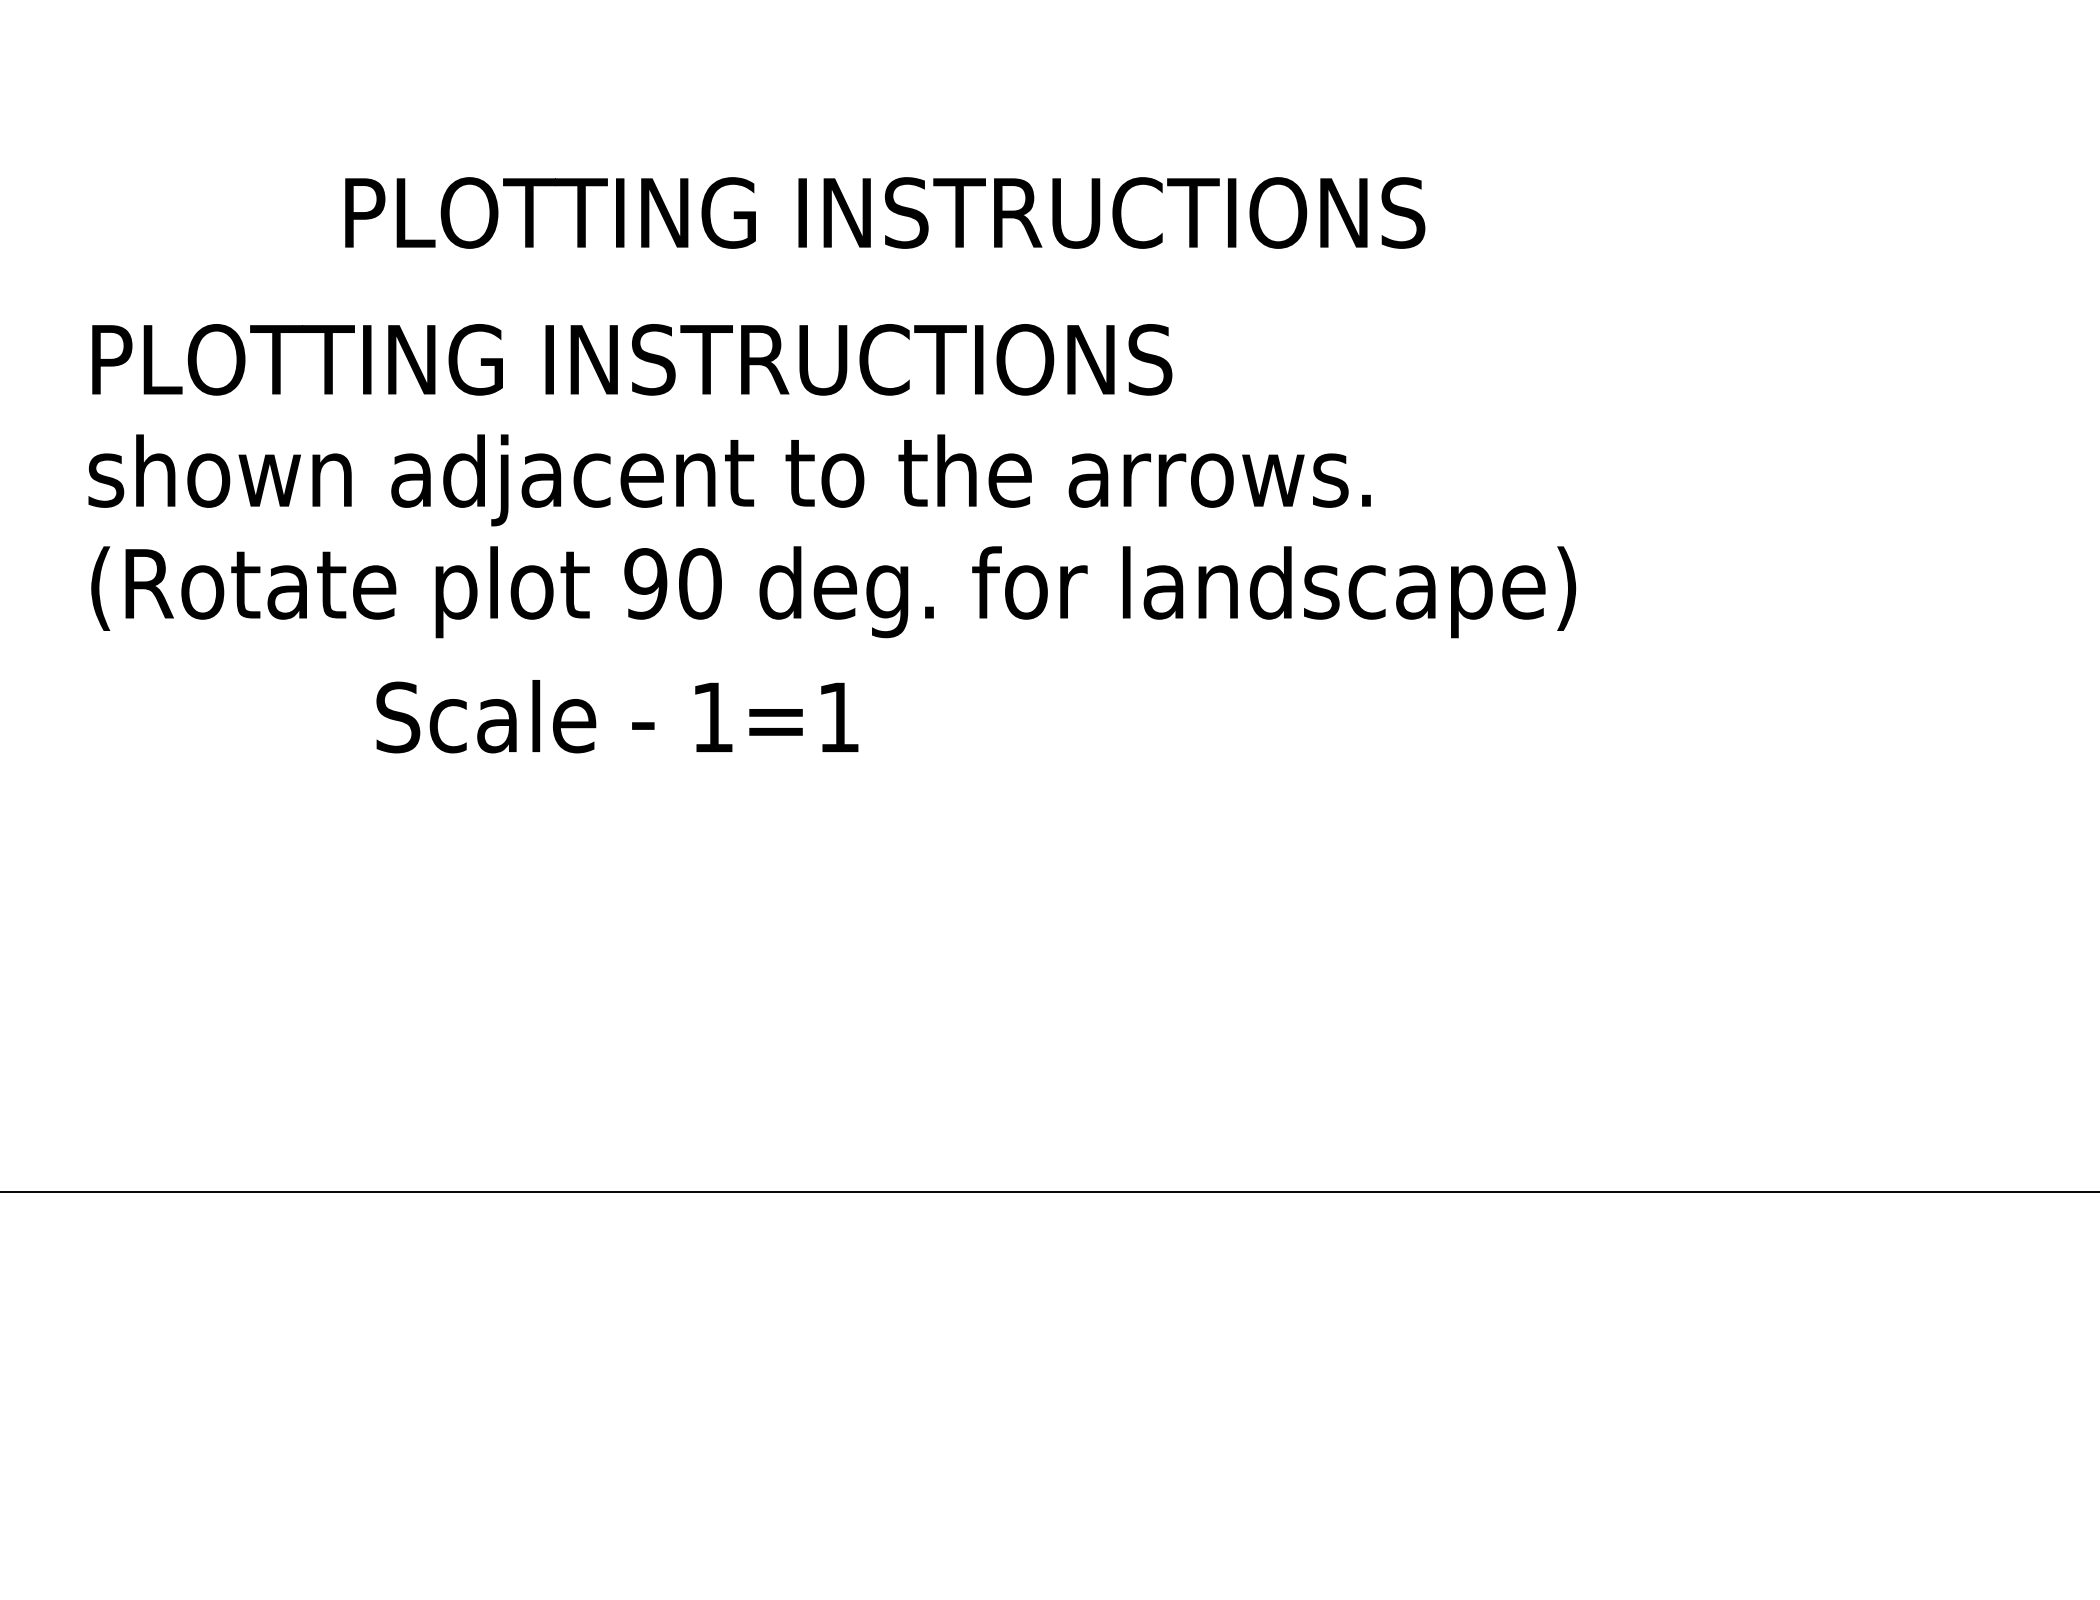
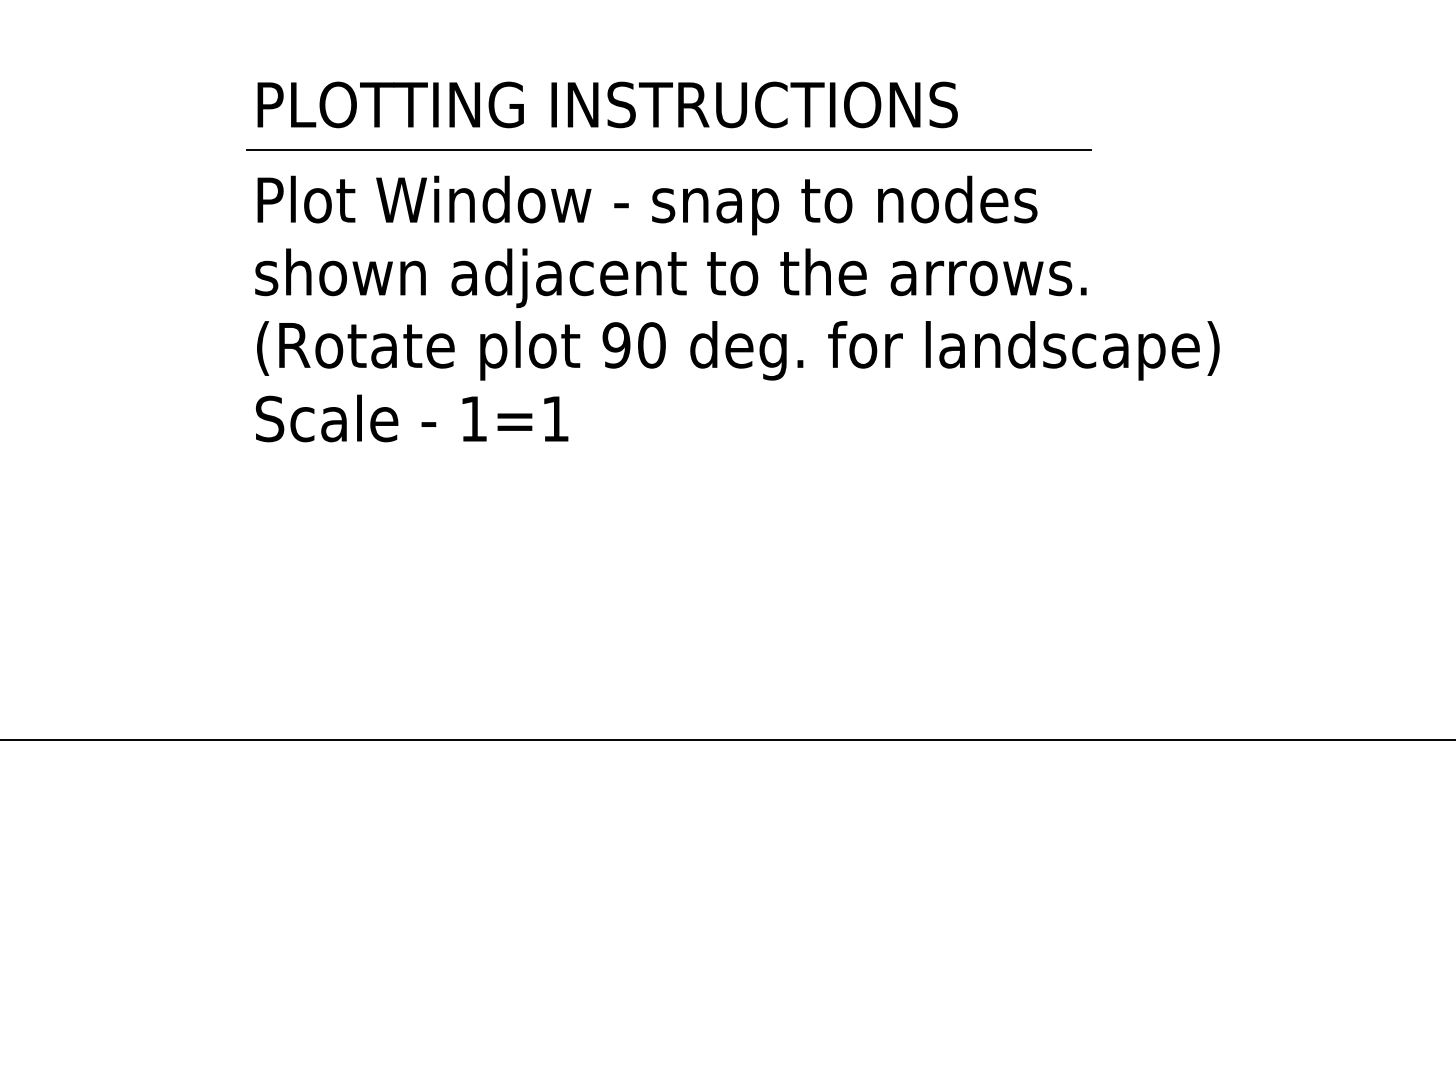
text: (884, 212) -> (607, 104), moved
line: (725, 281) -> (668, 149), added
text: (718, 368) -> (663, 205), PLOTTING INSTRUCTIONS -> Plot Window - snap to nodes
text: (618, 716) -> (412, 418), moved

